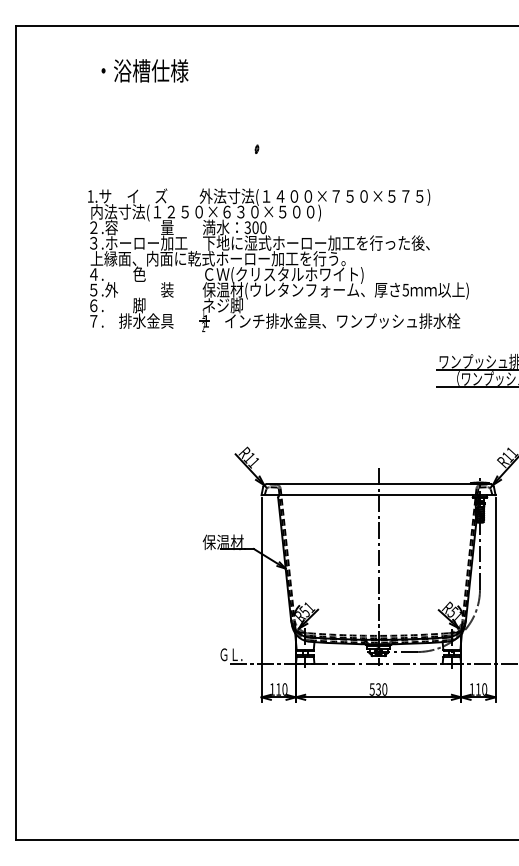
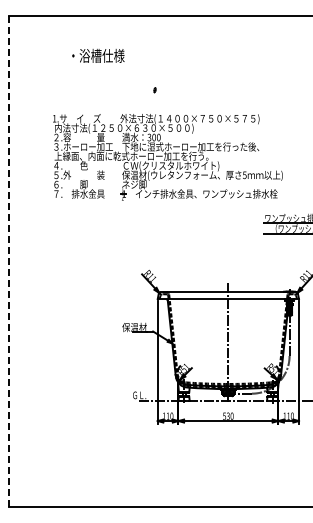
text: (145, 70) -> (98, 55), moved
line: (15, 433) -> (9, 261), solid -> dashed

